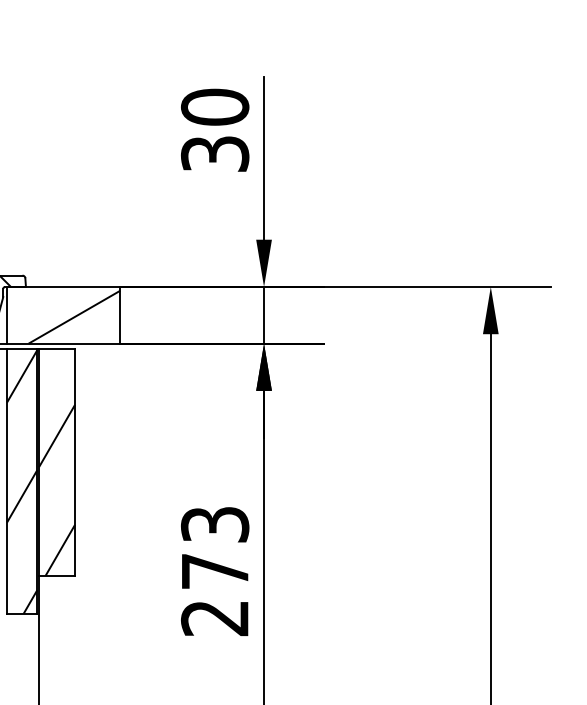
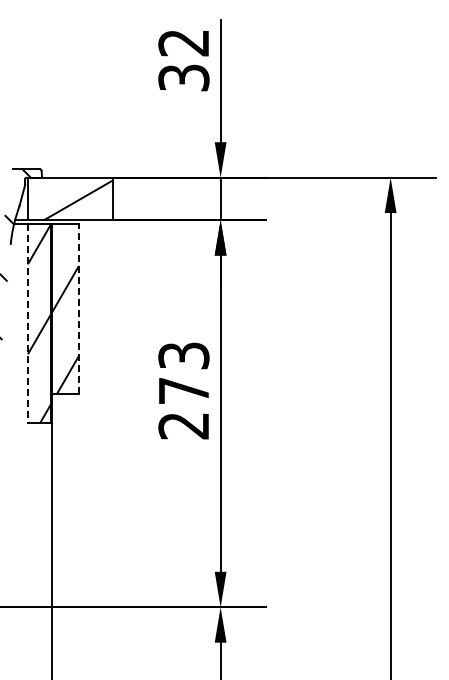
text: (214, 106) -> (183, 42), 30 -> 32
line: (74, 461) -> (78, 308), solid -> dashed
line: (6, 482) -> (27, 324), solid -> dashed

